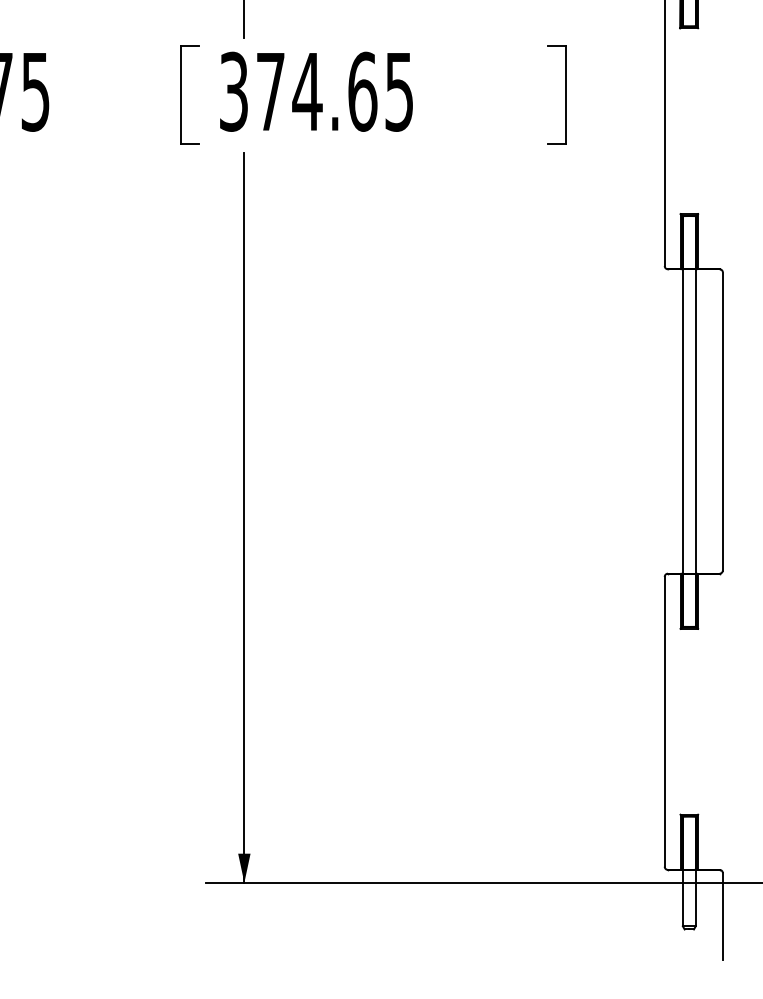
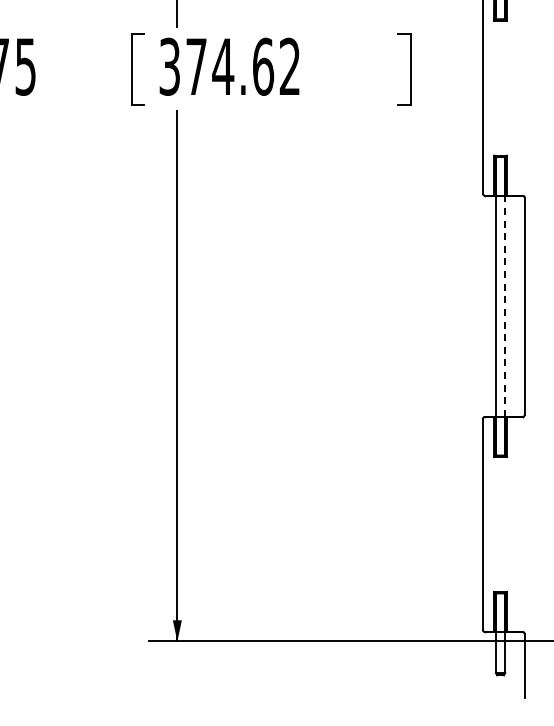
text: (398, 91) -> (289, 66), 374.65 -> 374.62
line: (696, 421) -> (505, 306), solid -> dashed

